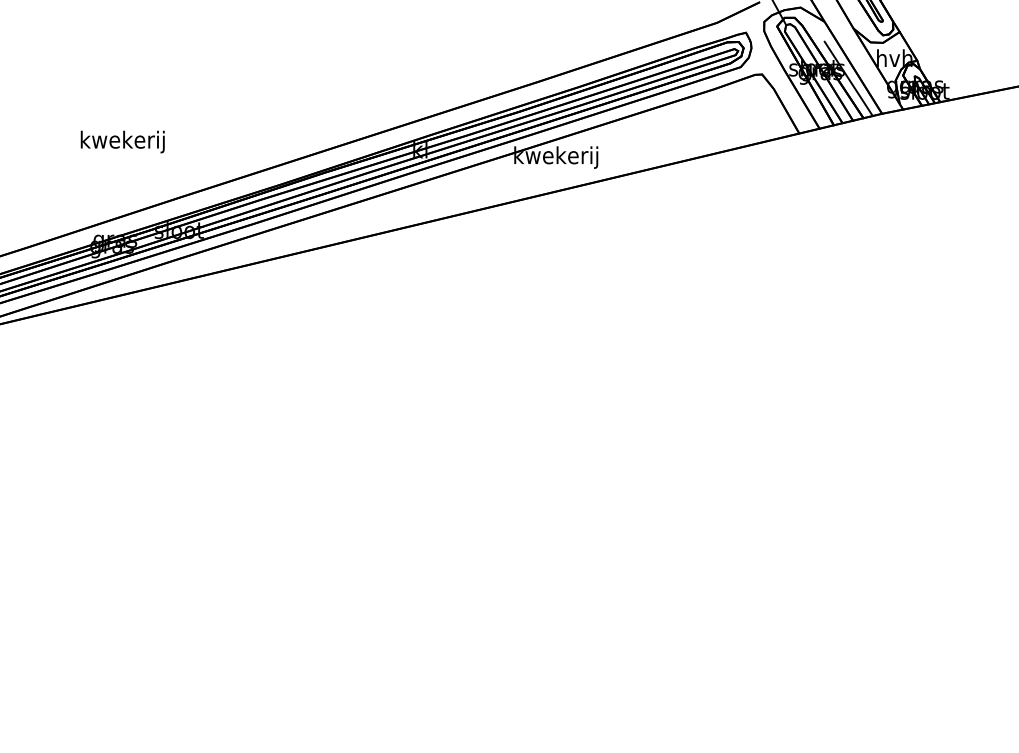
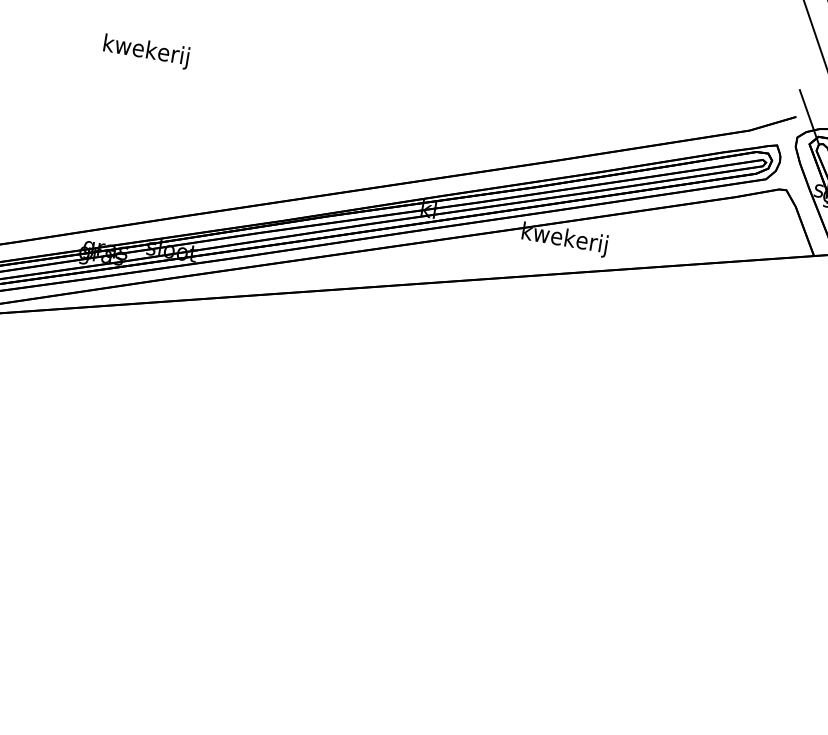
text: (122, 141) -> (146, 51), moved

